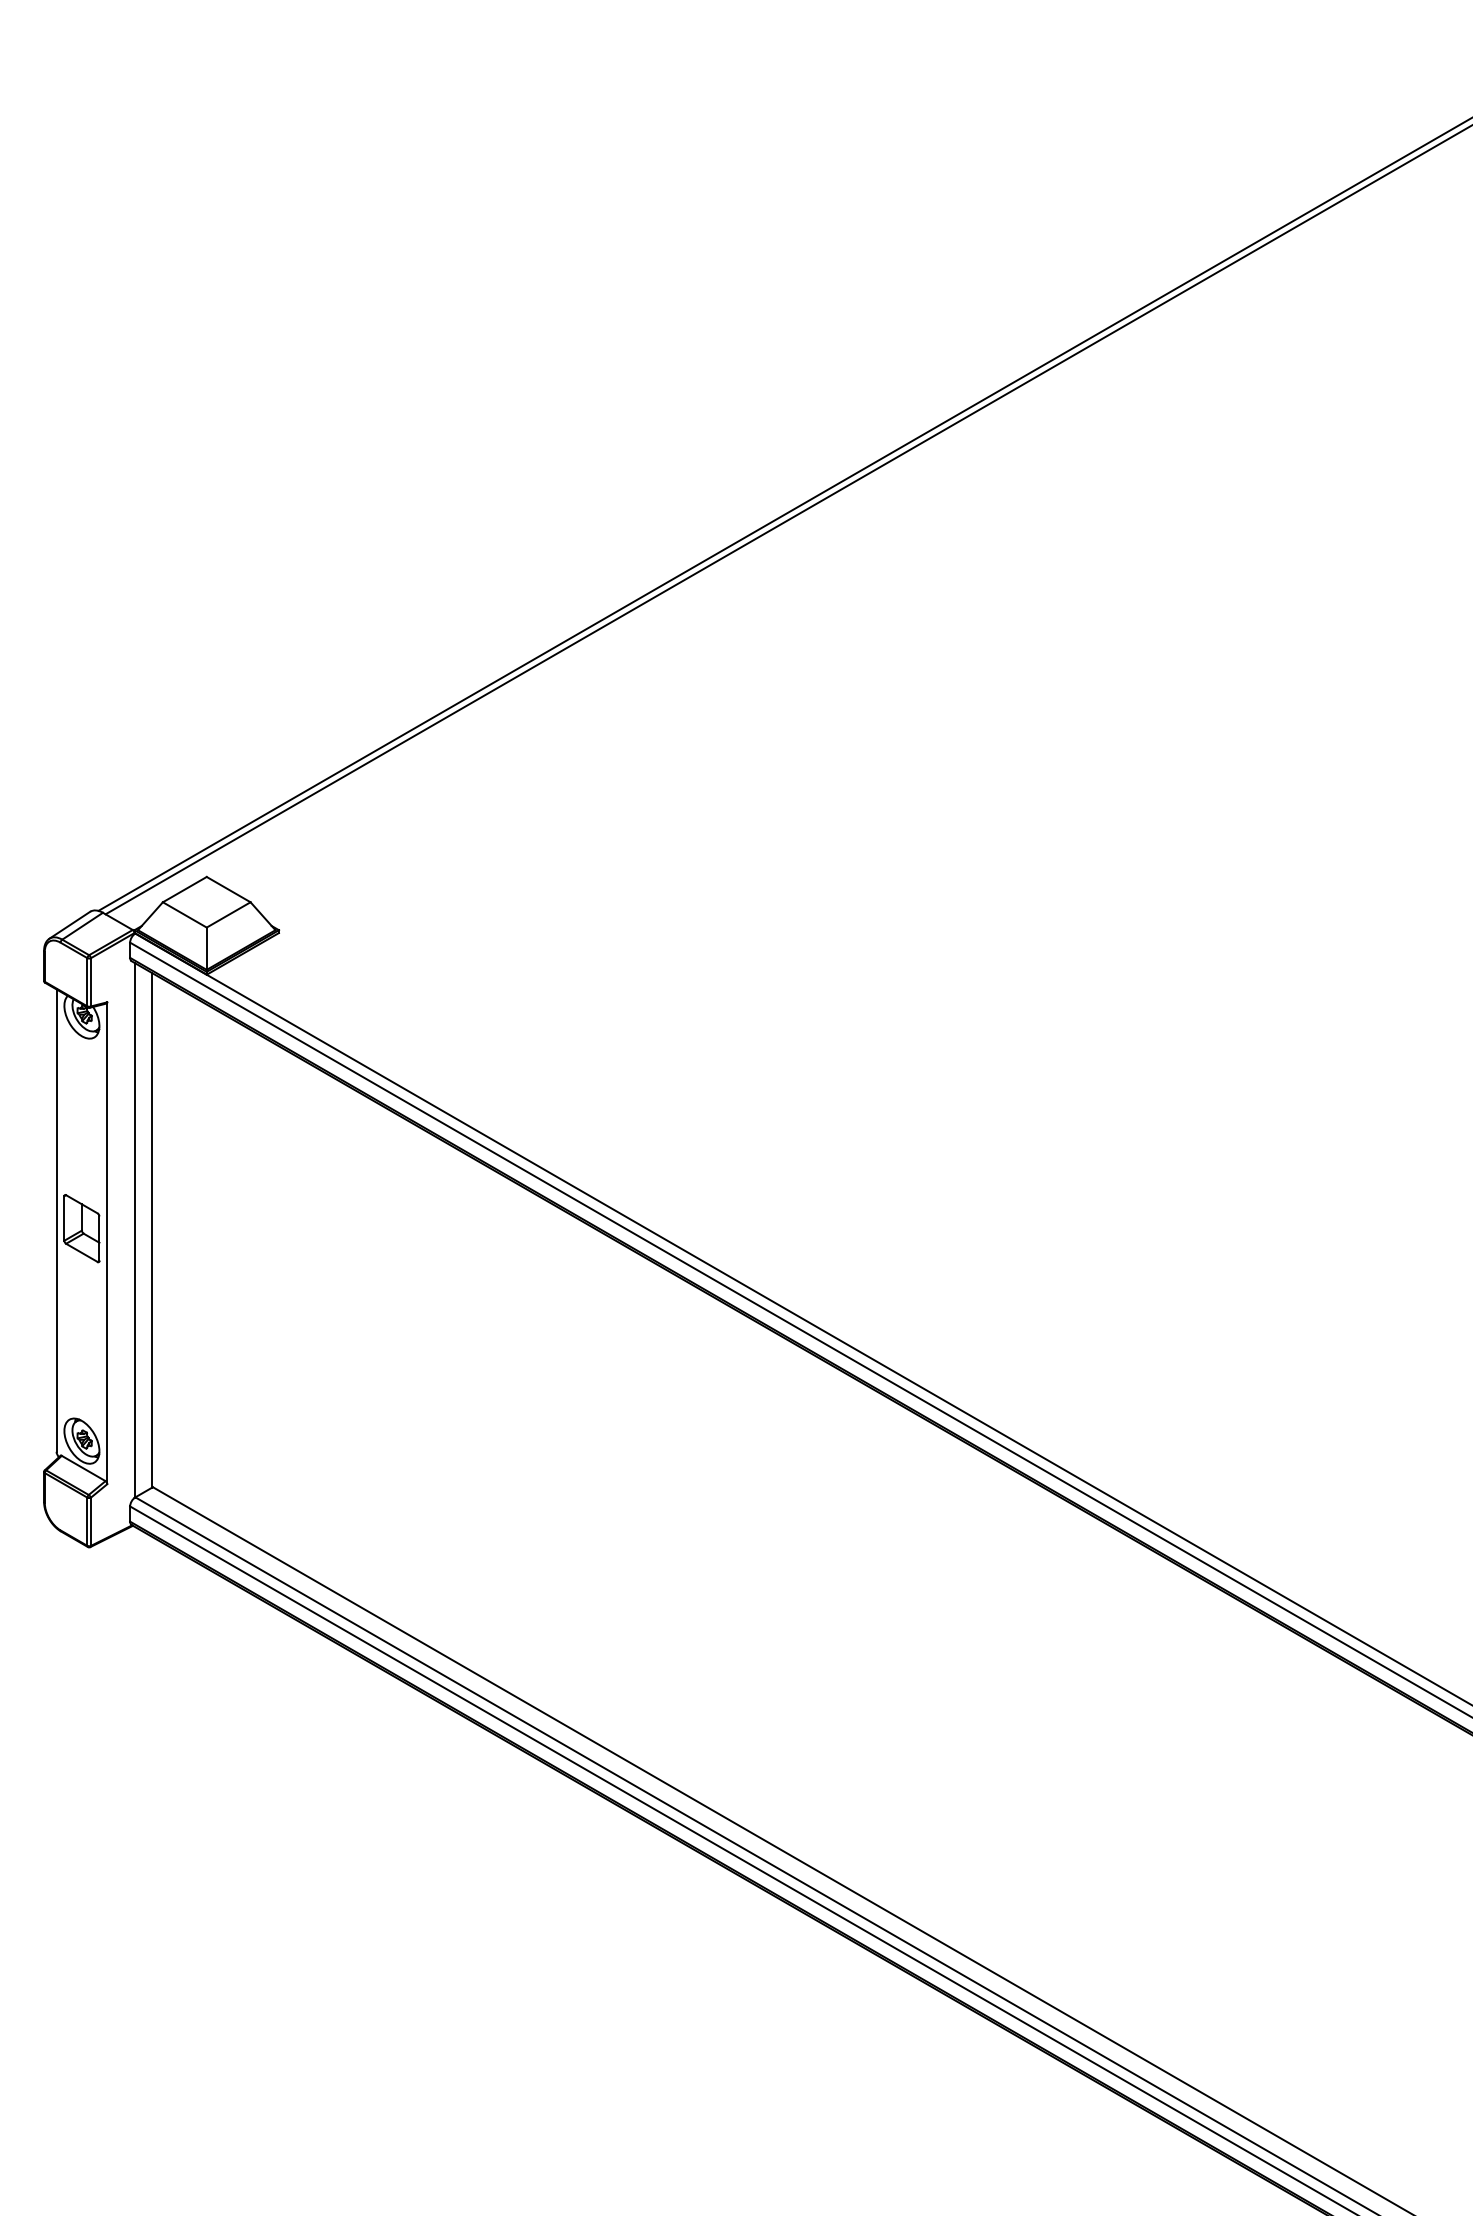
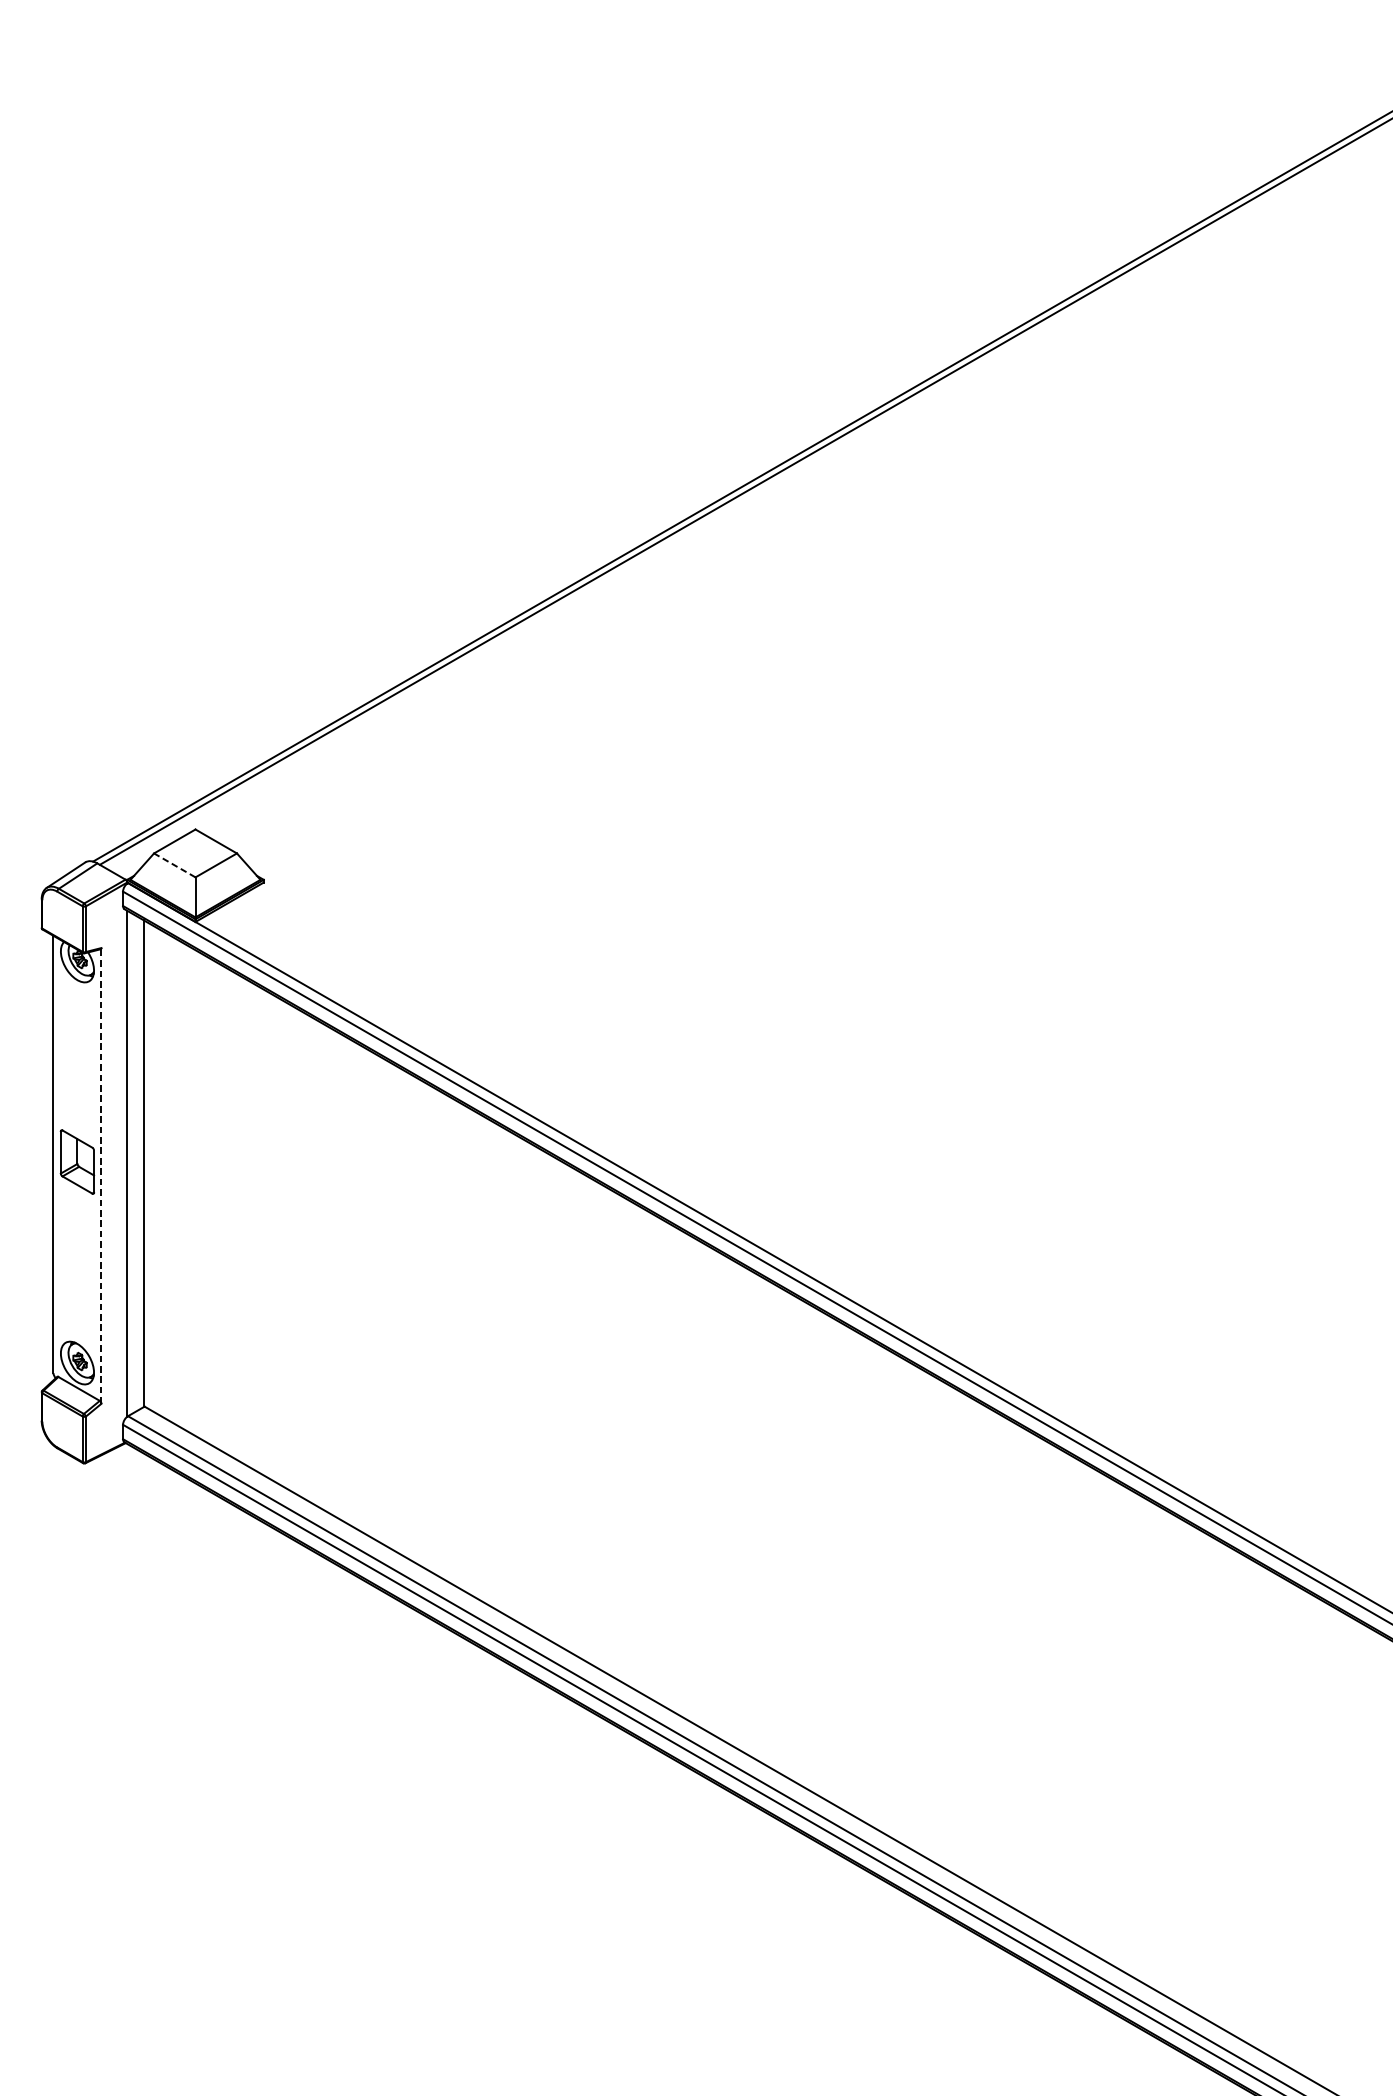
line: (184, 914) -> (174, 865), solid -> dashed
line: (107, 1243) -> (101, 1176), solid -> dashed

